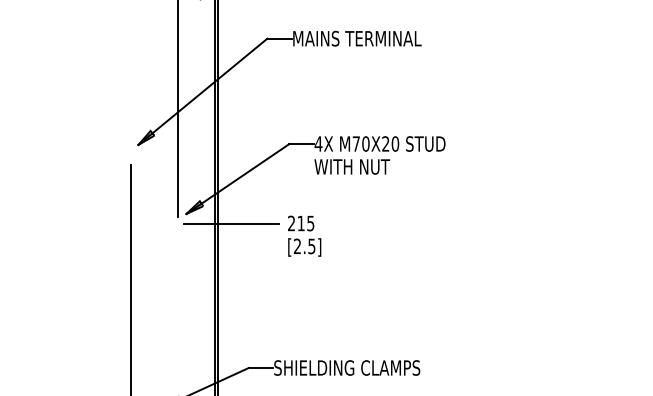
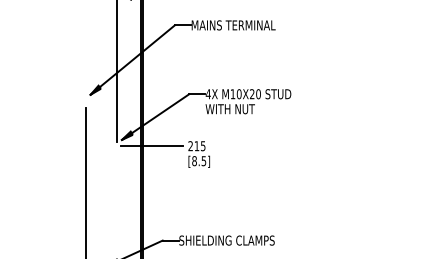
text: (355, 144) -> (232, 94), M70X20 -> M10X20
text: (297, 246) -> (194, 161), [2.5] -> [8.5]

